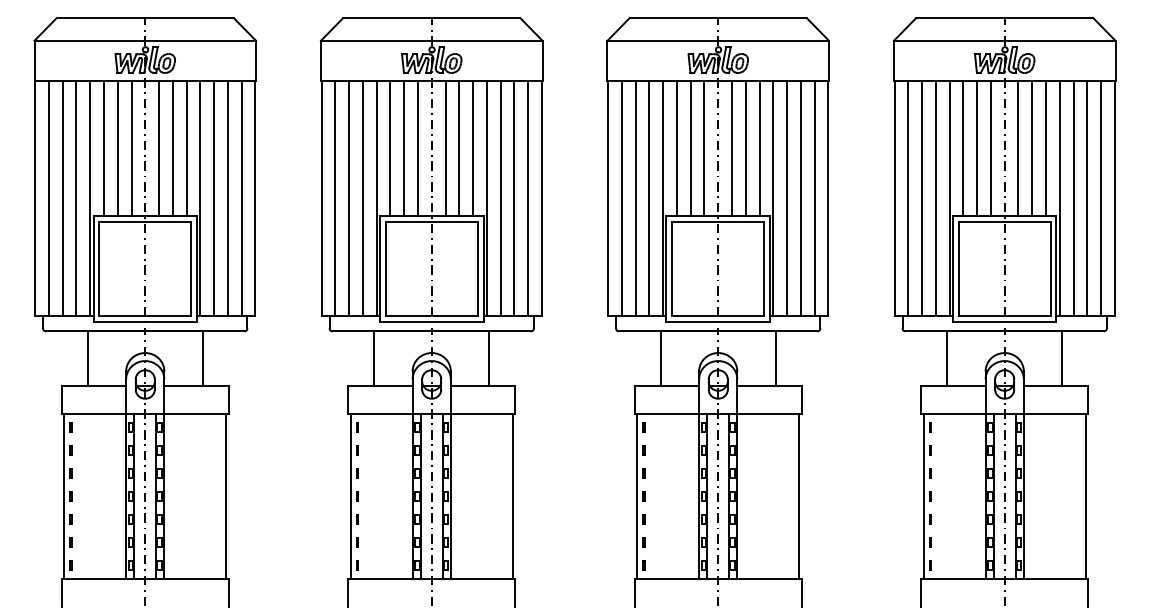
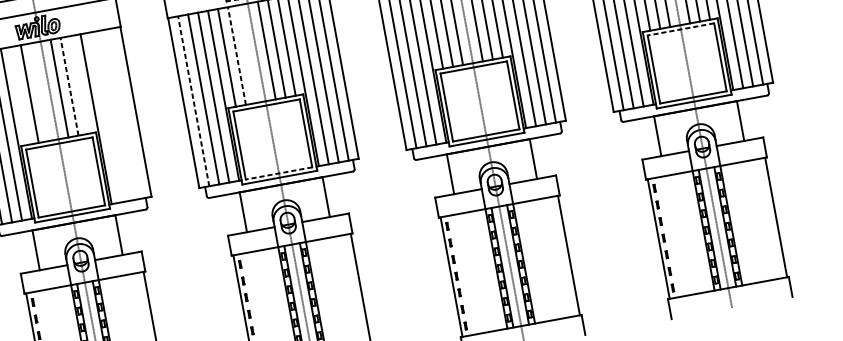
line: (103, 147) -> (19, 95), removed
line: (131, 147) -> (39, 91), removed
line: (186, 147) -> (79, 84), removed
line: (418, 147) -> (247, 53), removed
line: (172, 148) -> (69, 86), solid -> dashed
line: (404, 148) -> (237, 56), solid -> dashed
line: (214, 197) -> (106, 116), removed
line: (227, 197) -> (115, 115), removed
line: (241, 197) -> (125, 113), removed
line: (335, 197) -> (193, 100), solid -> dashed
line: (1004, 221) -> (680, 29), solid -> dashed
line: (431, 315) -> (278, 173), solid -> dashed

